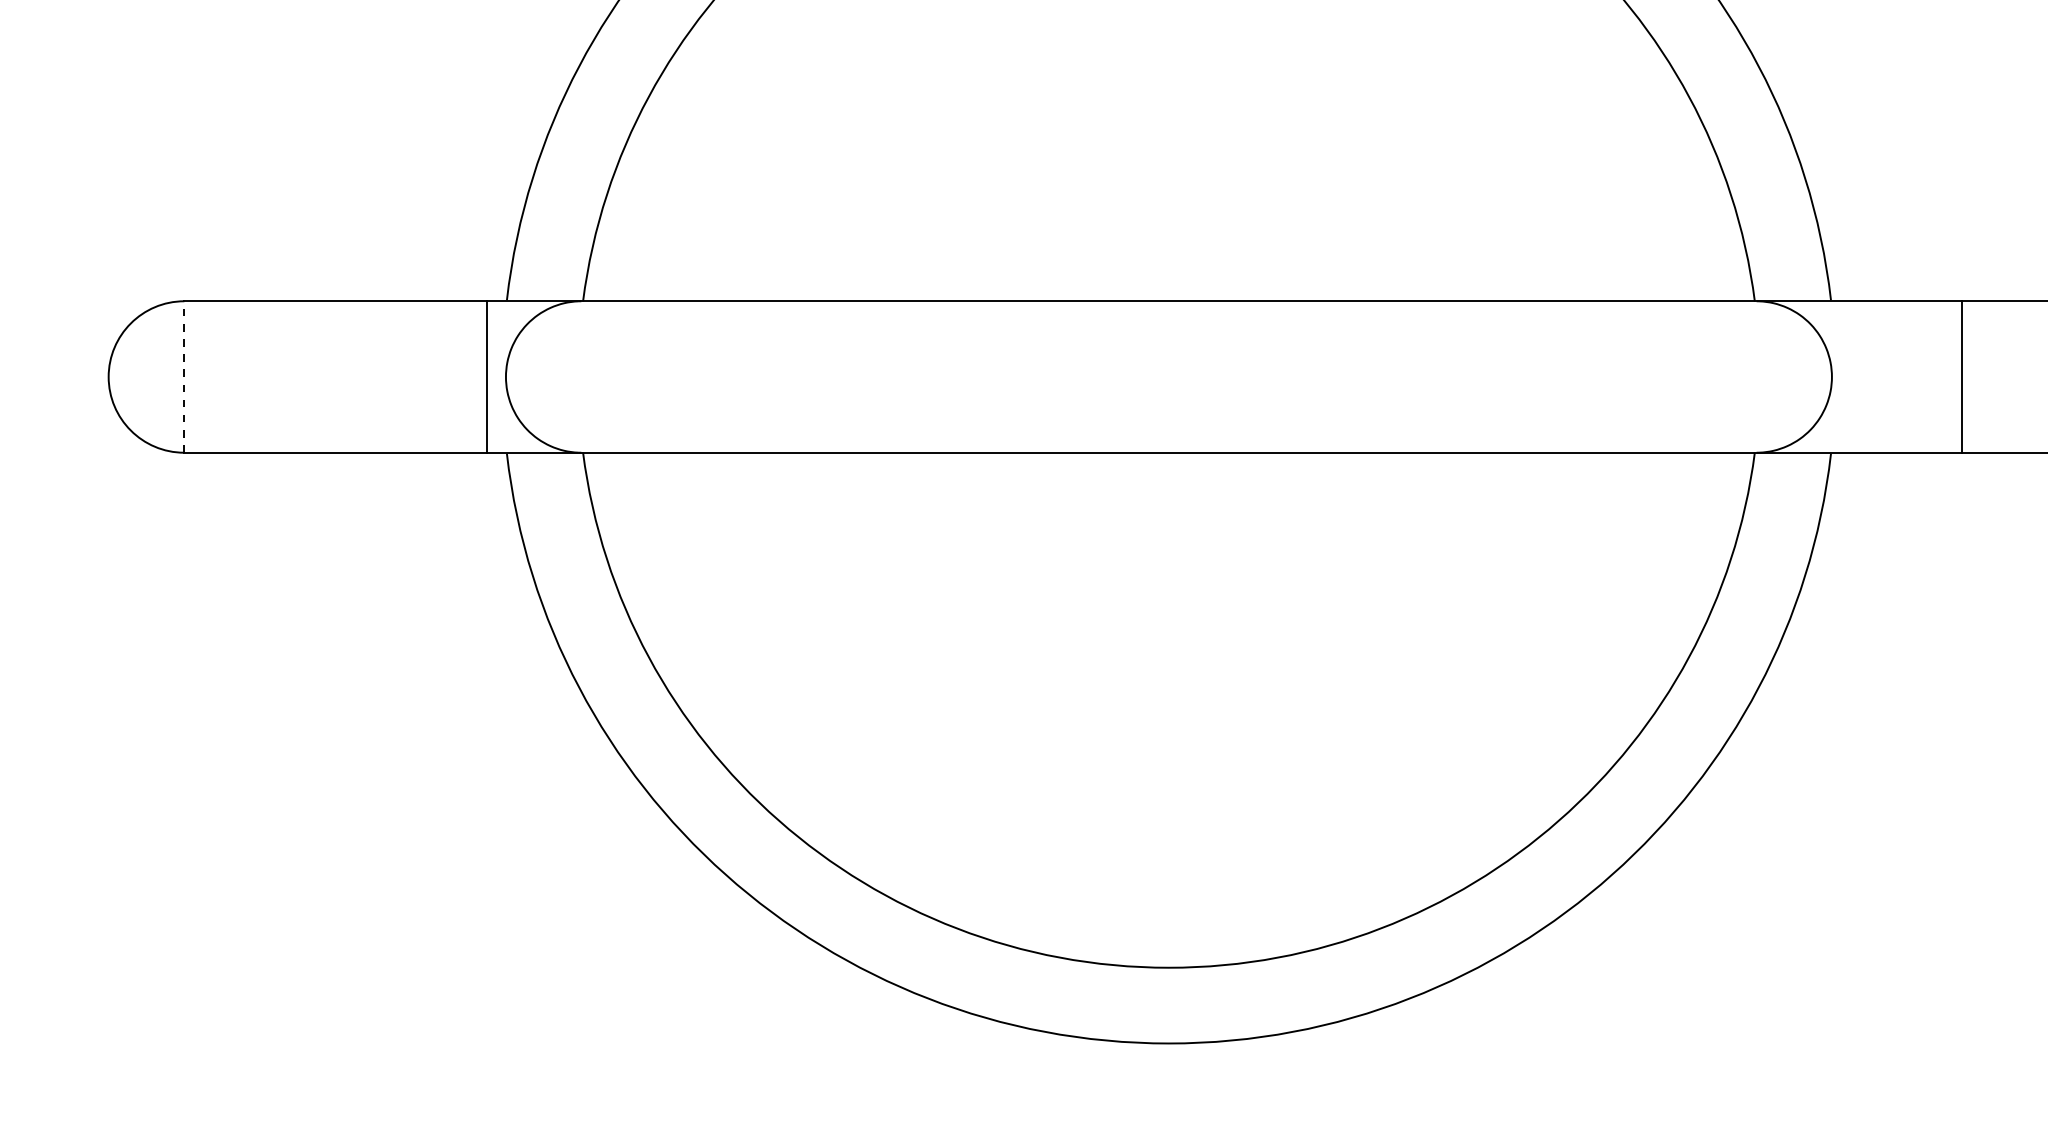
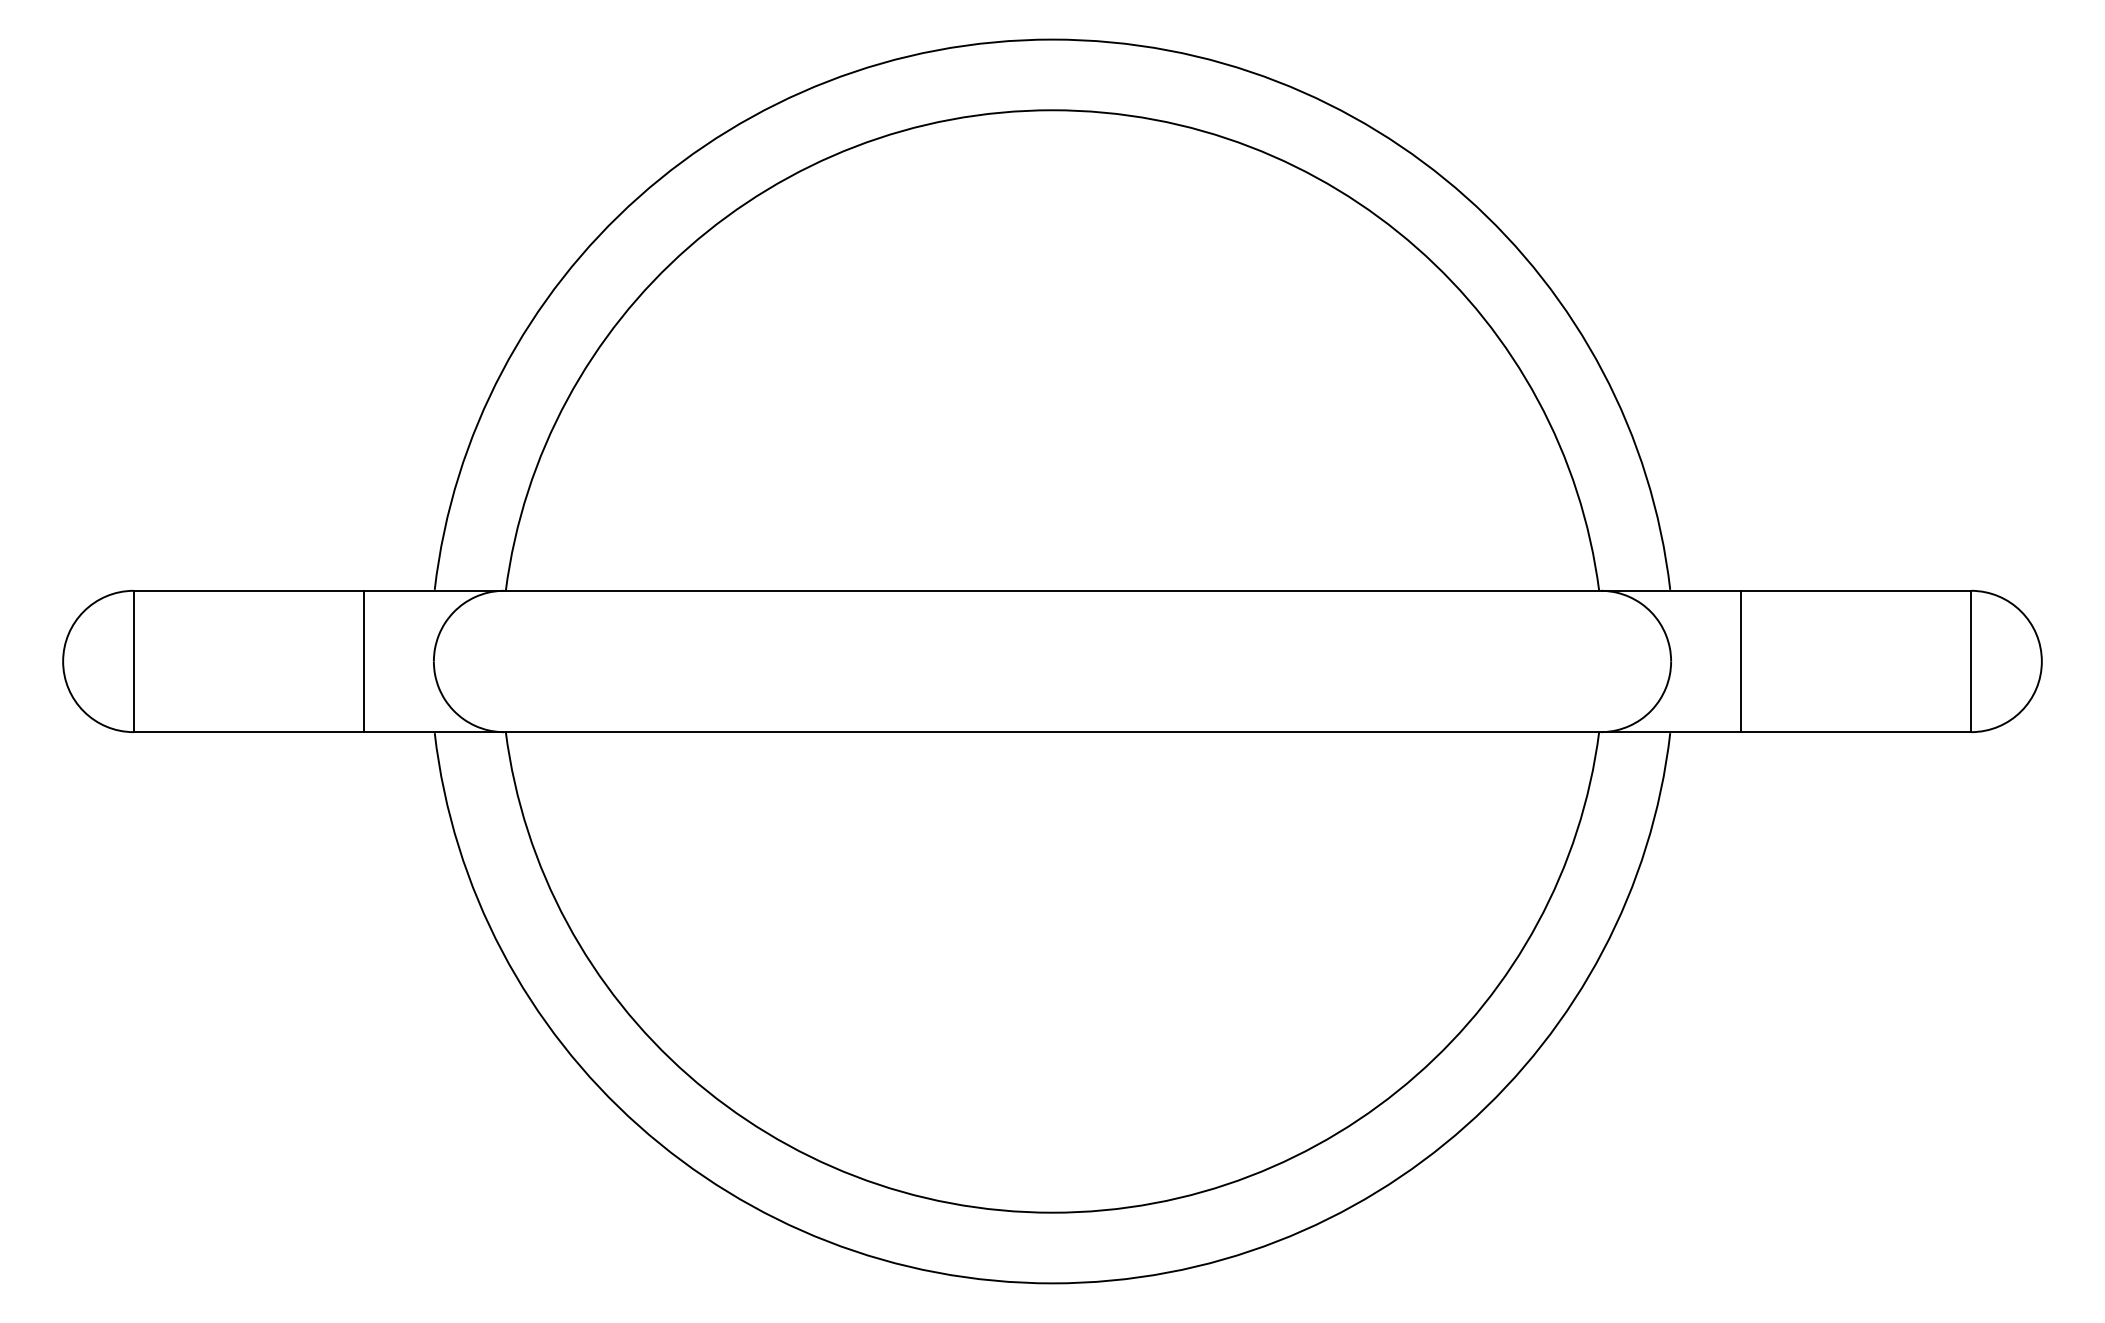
line: (184, 377) -> (133, 661), dashed -> solid
line: (487, 377) -> (363, 661), moved
line: (1962, 377) -> (1741, 661), moved

